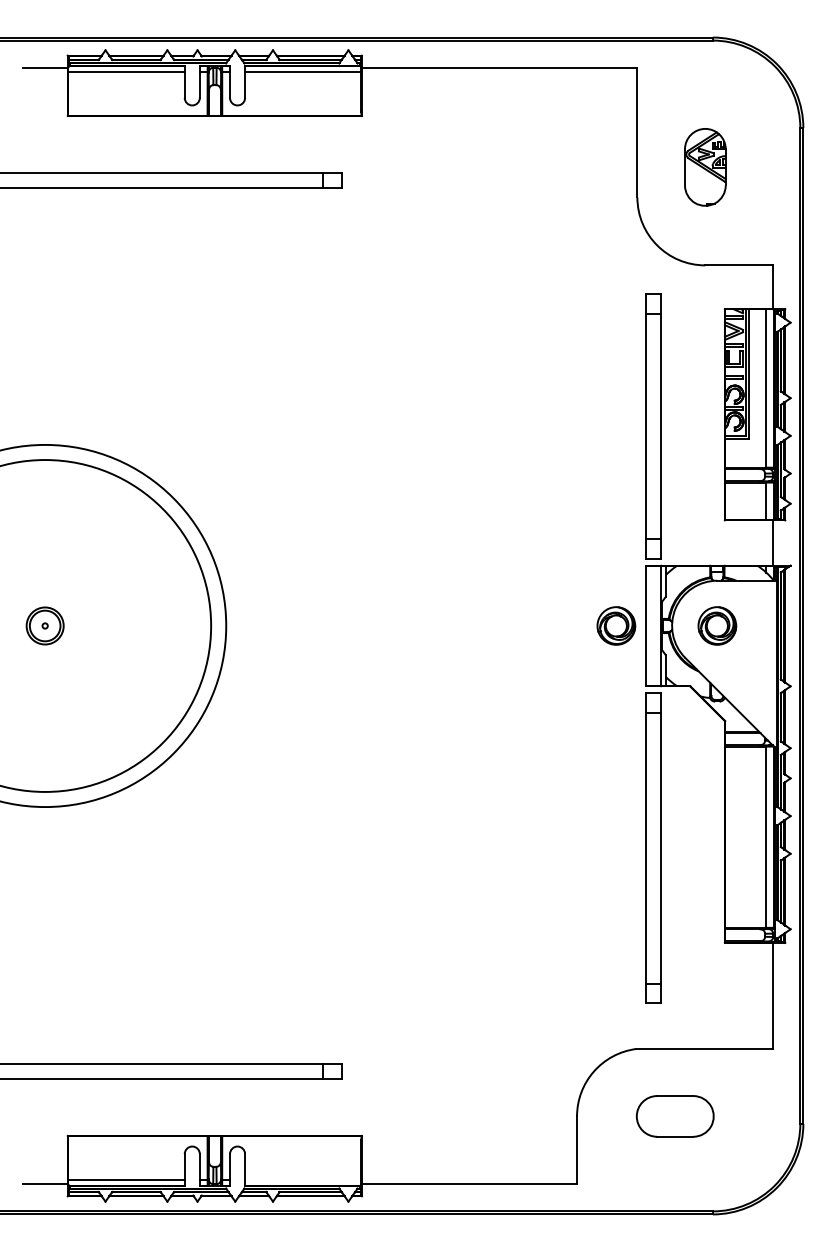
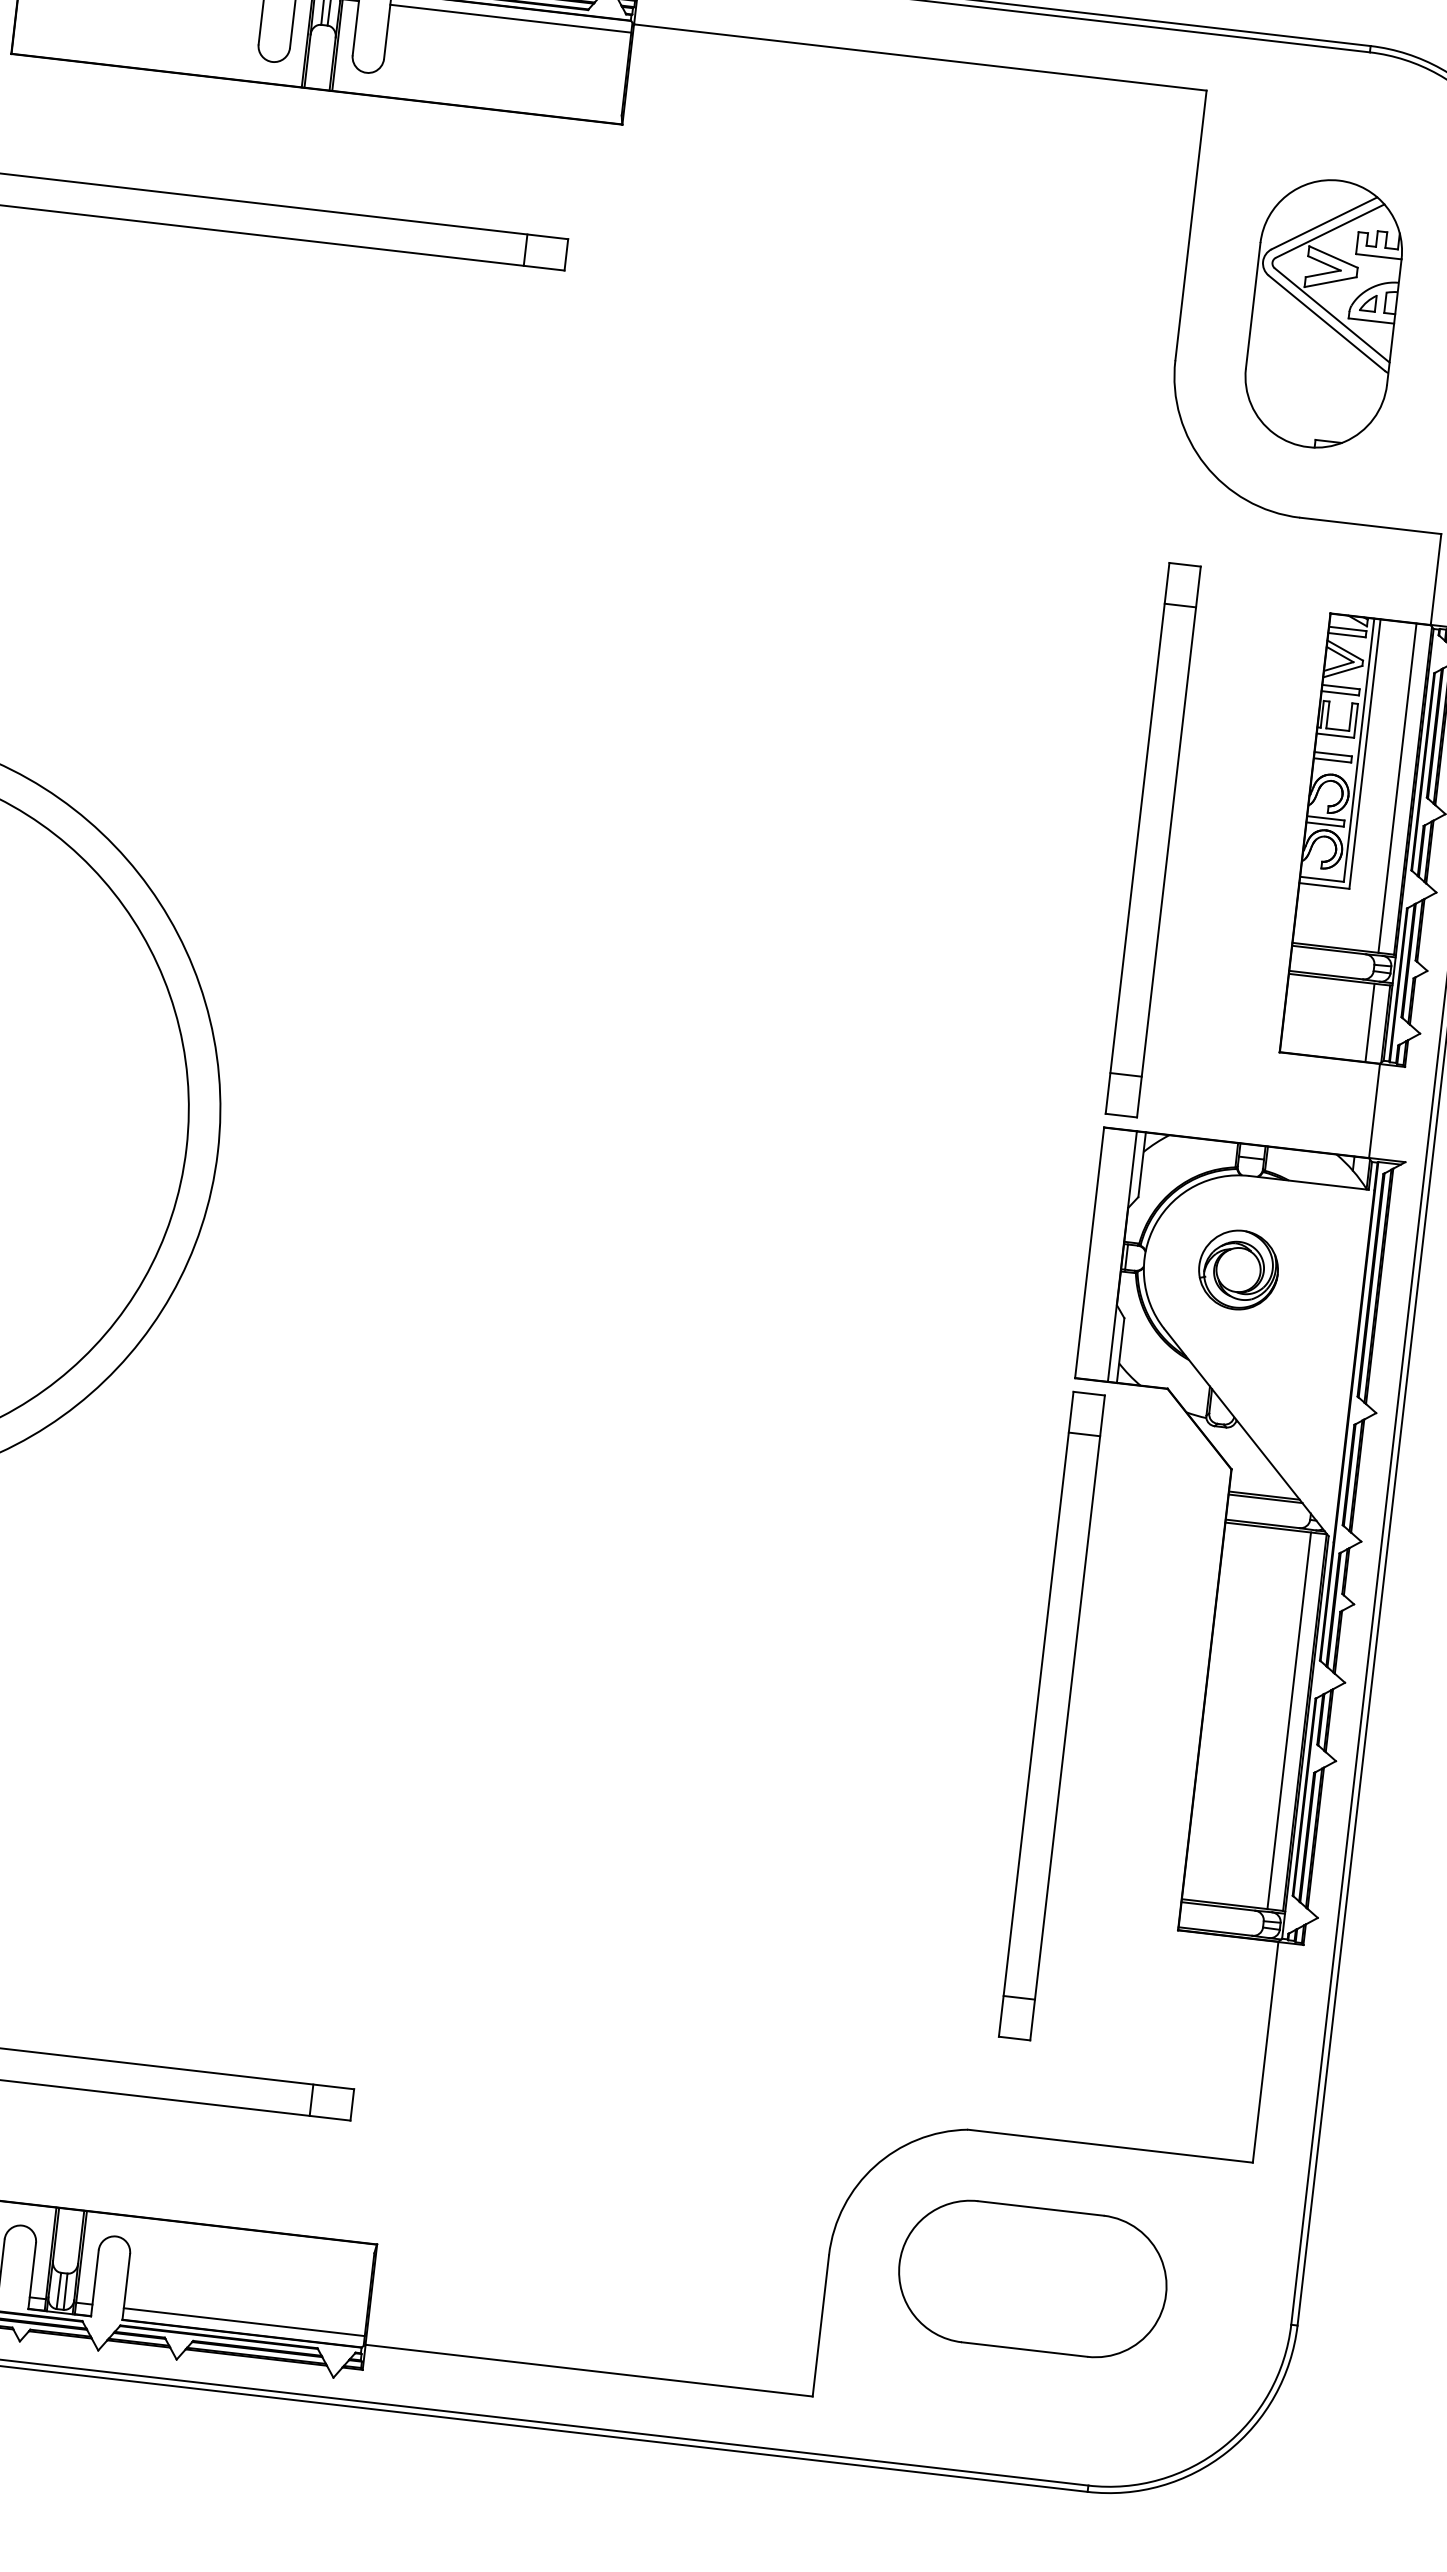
part: (705, 167) -> (1324, 314), size x1.67
part: (616, 625) -> (1029, 1244), removed
part: (675, 1116) -> (1033, 2279), size x1.67
line: (303, 1180) -> (245, 2322), added

